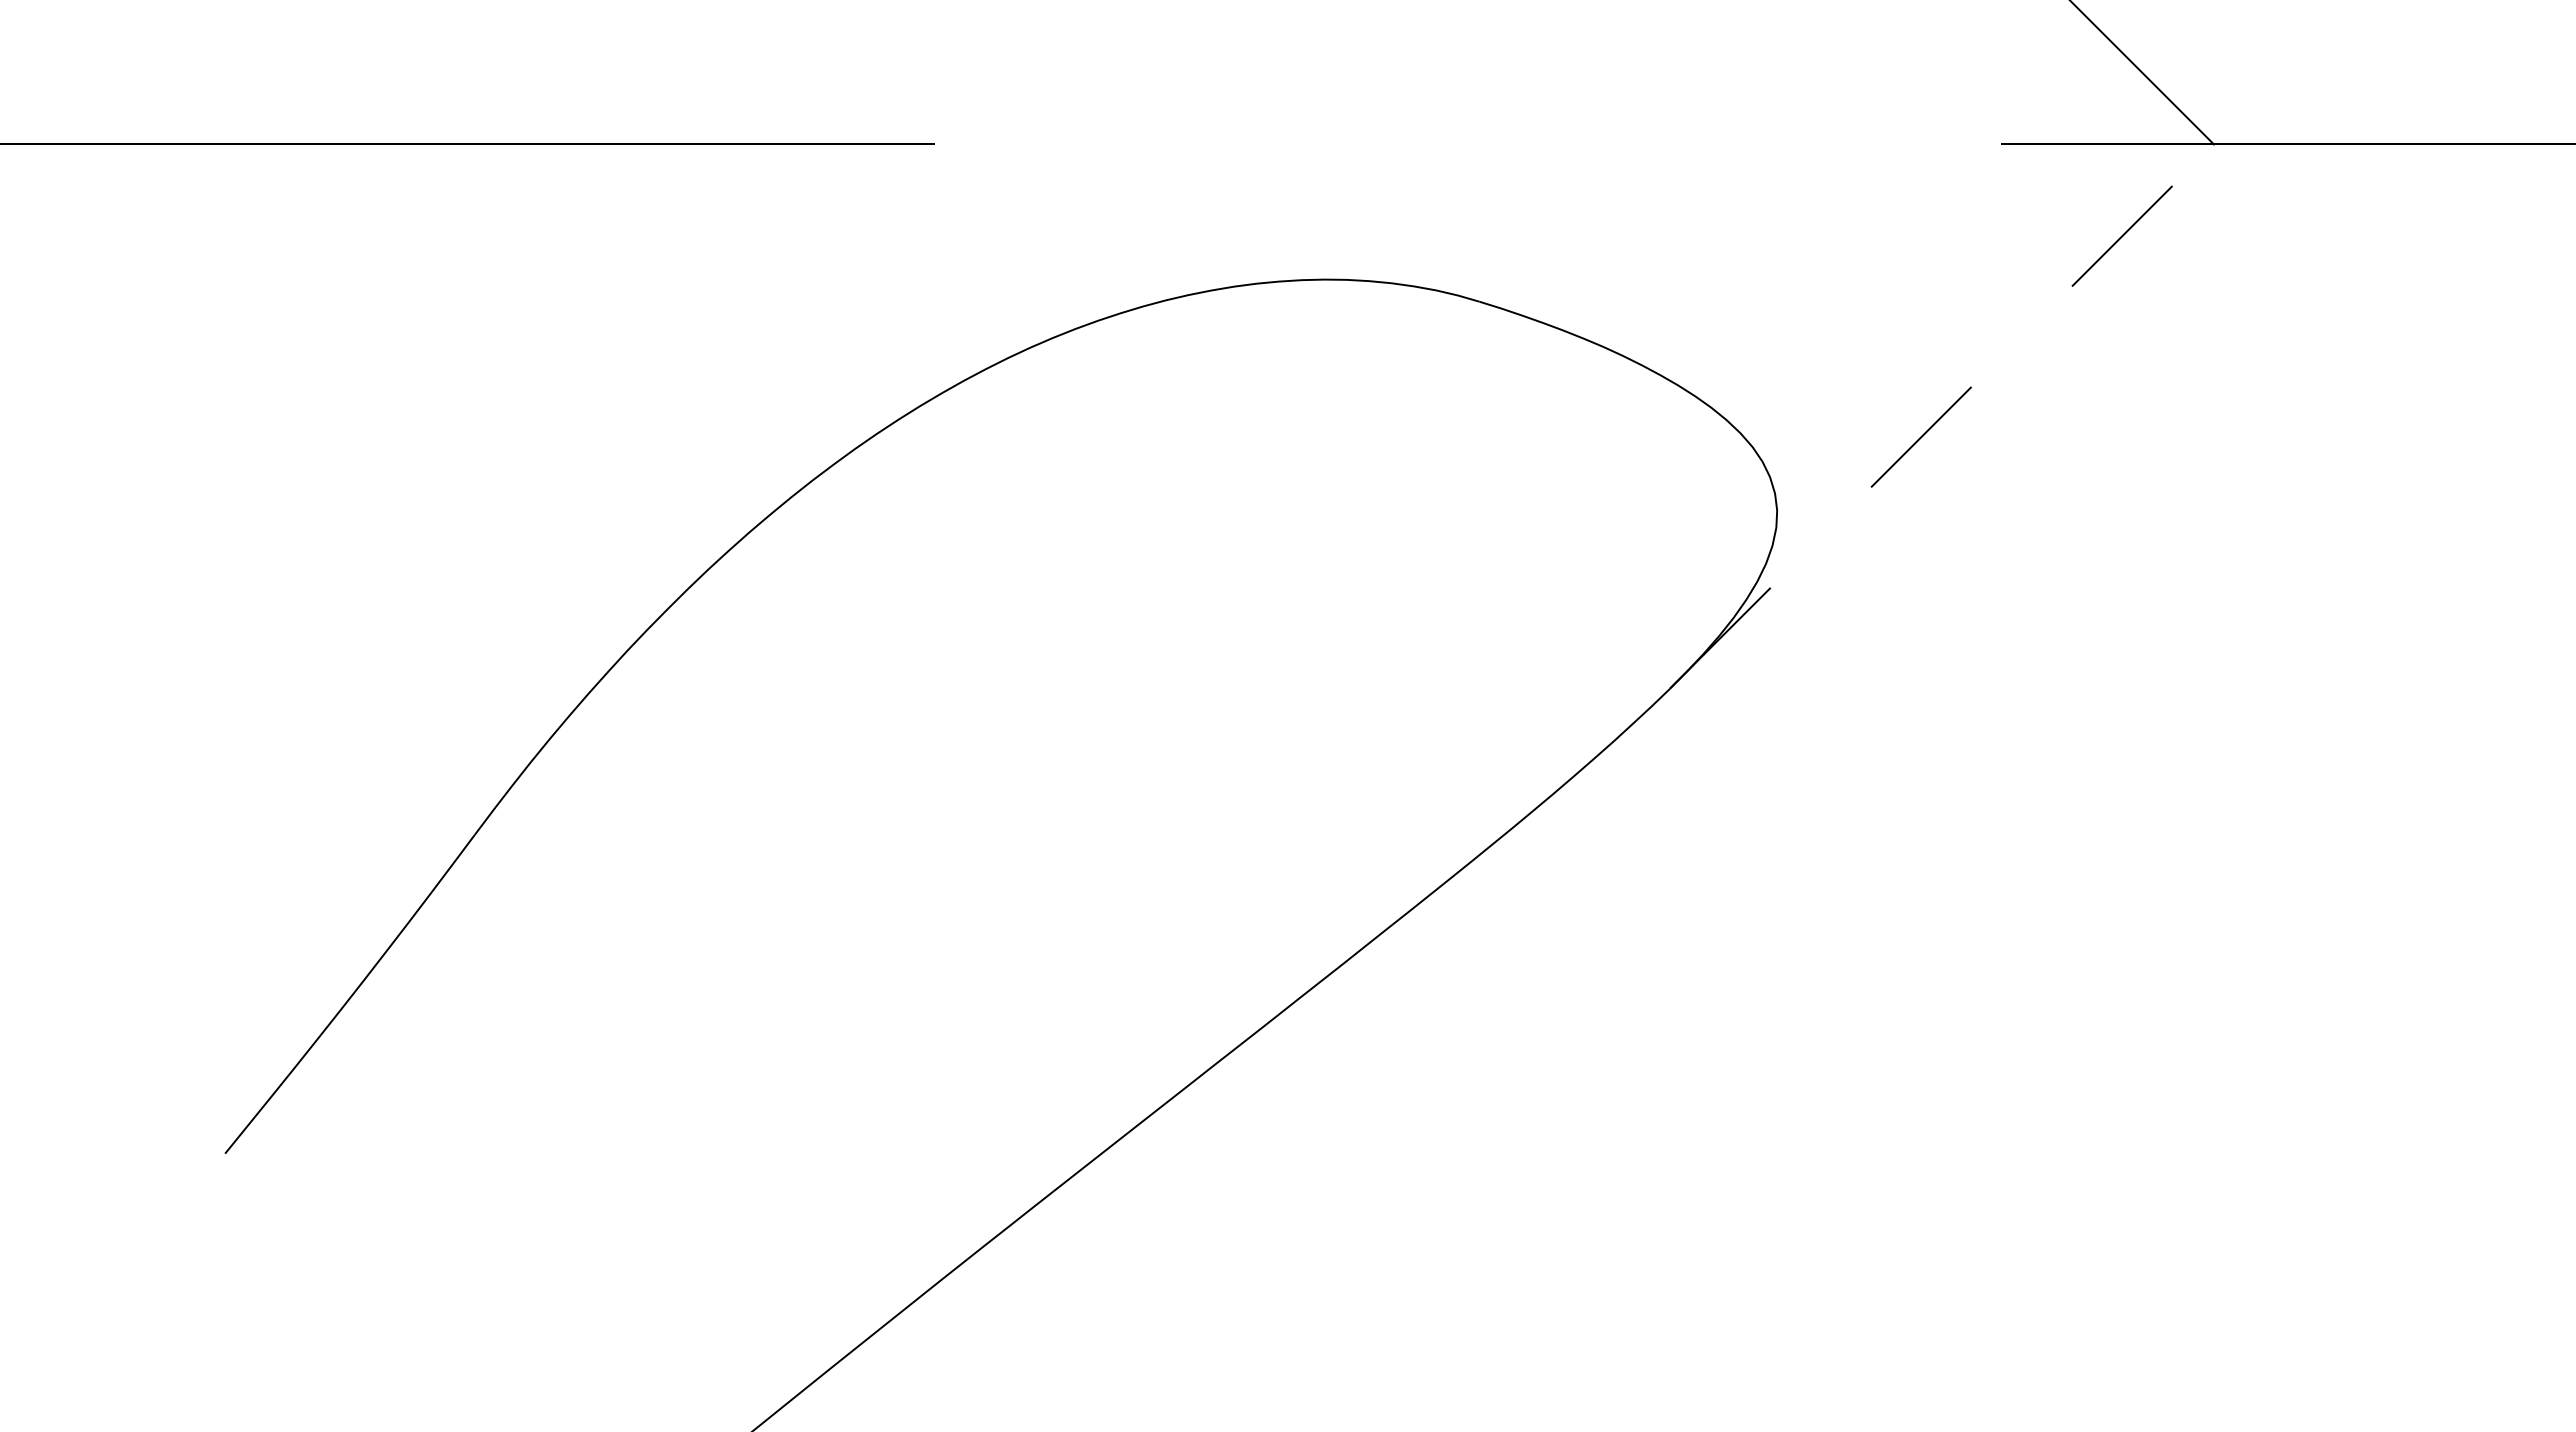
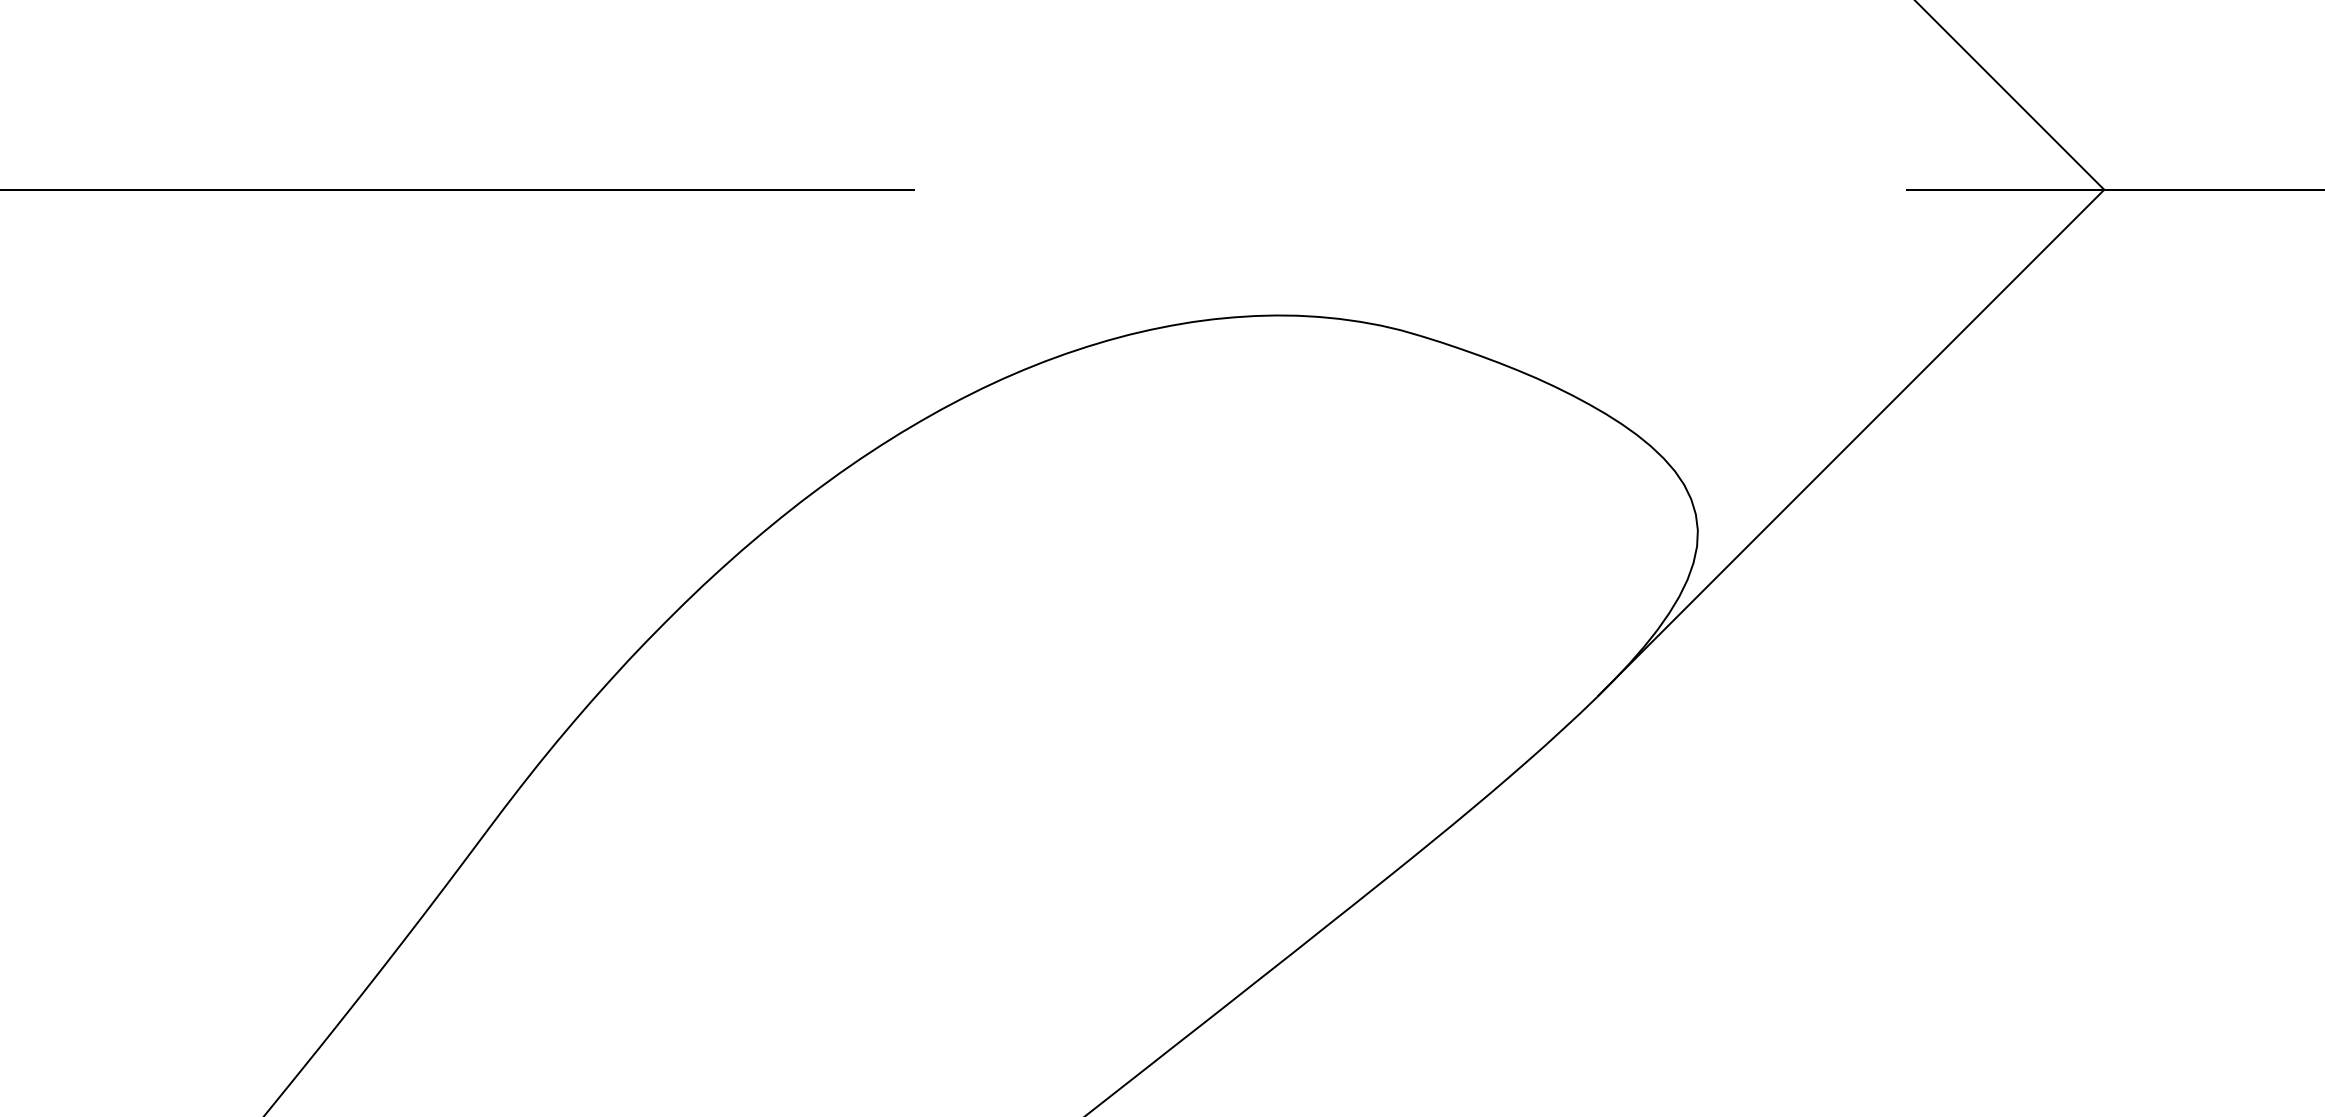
line: (1942, 416) -> (1851, 442), dashed -> solid

